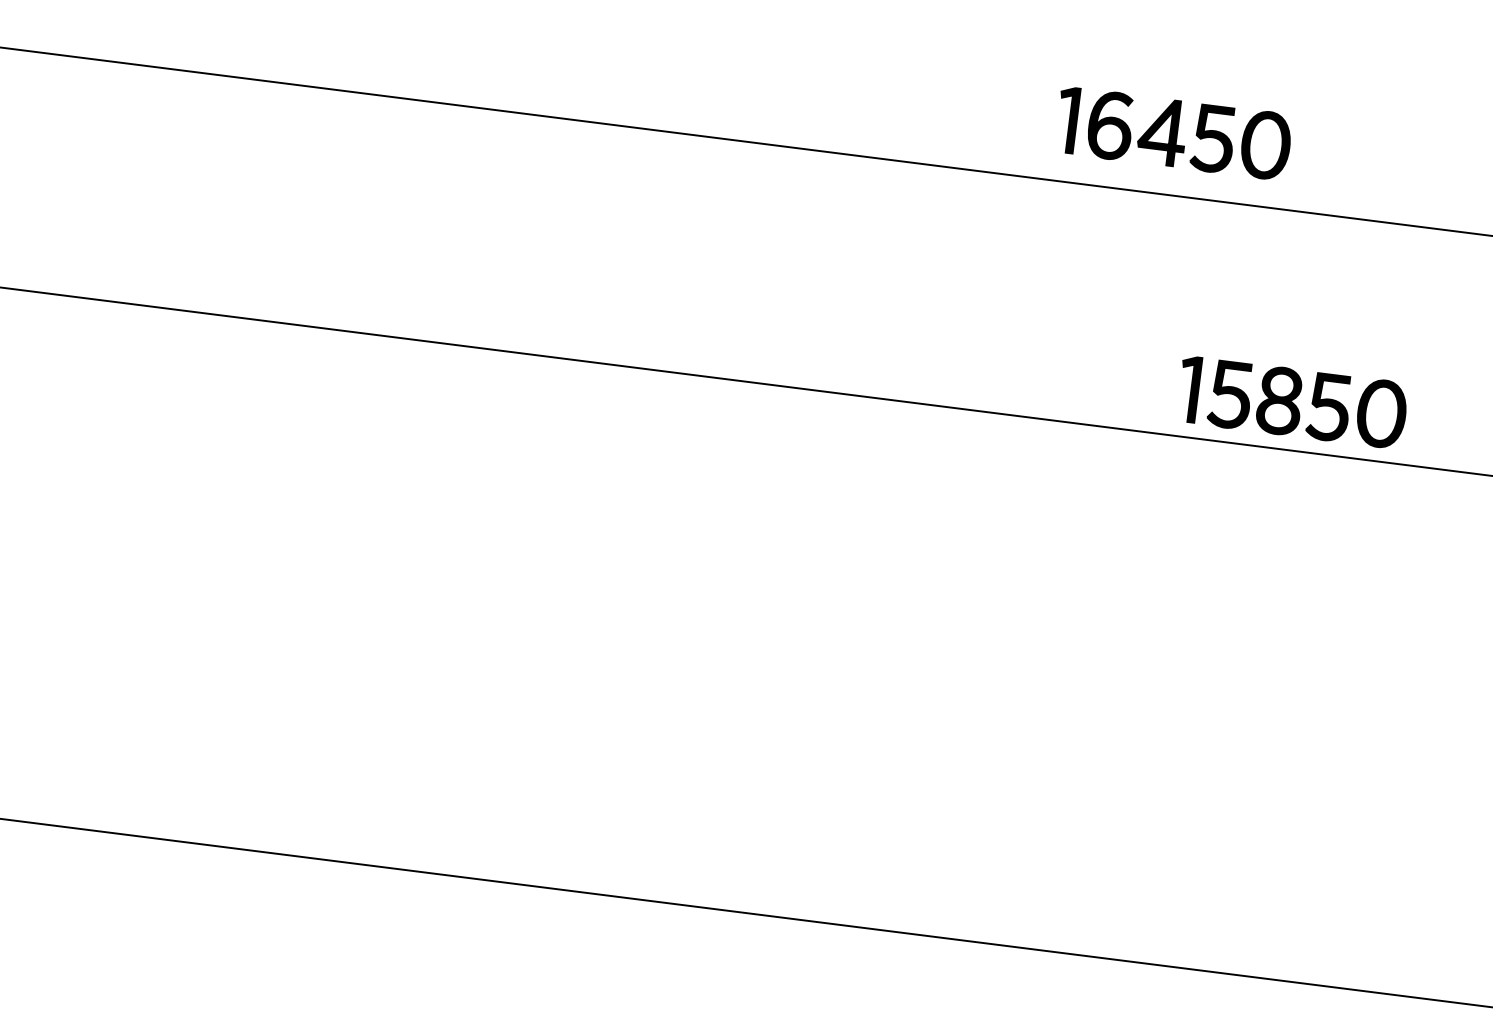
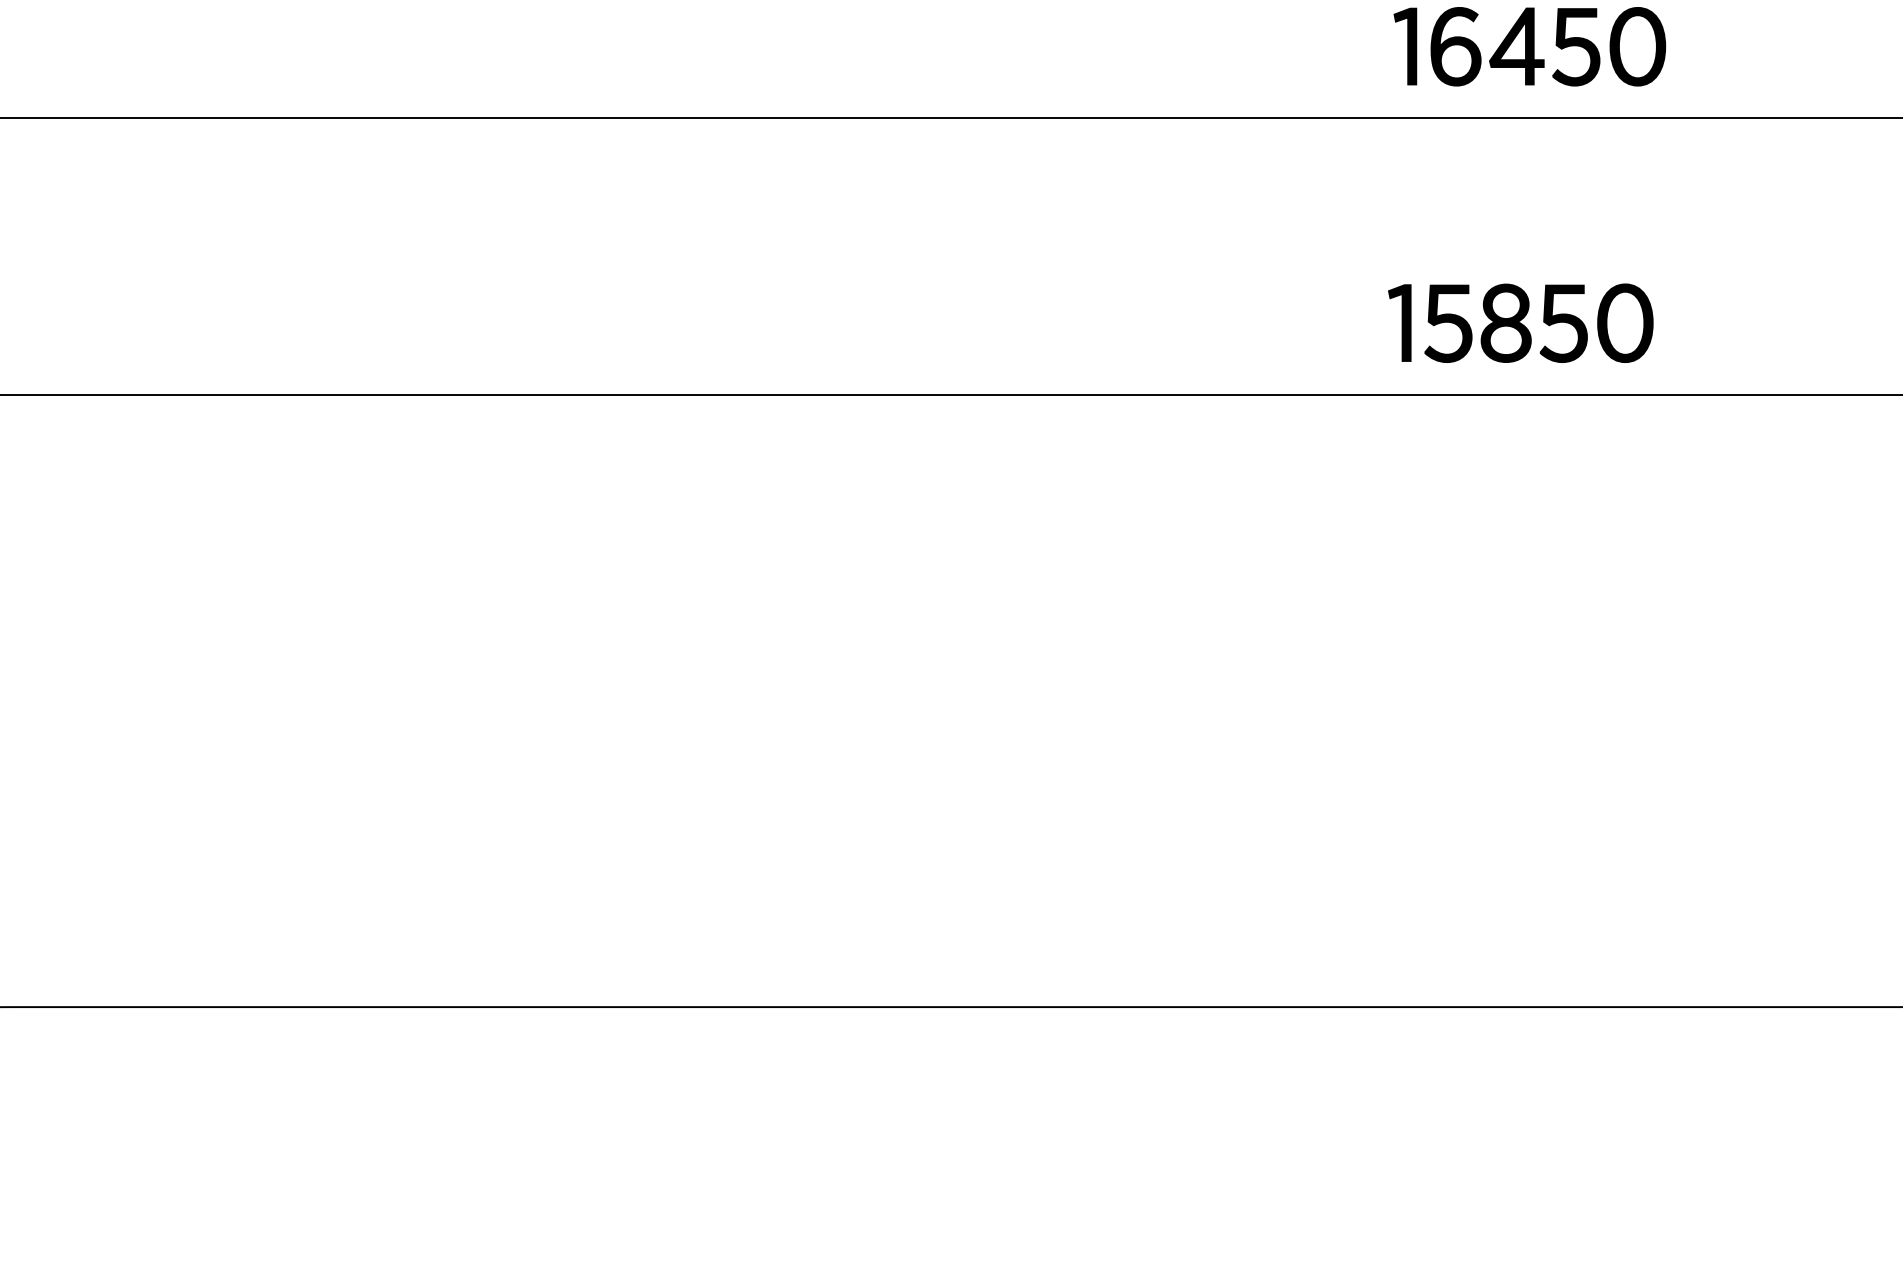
part: (1292, 401) -> (1520, 322), moved

